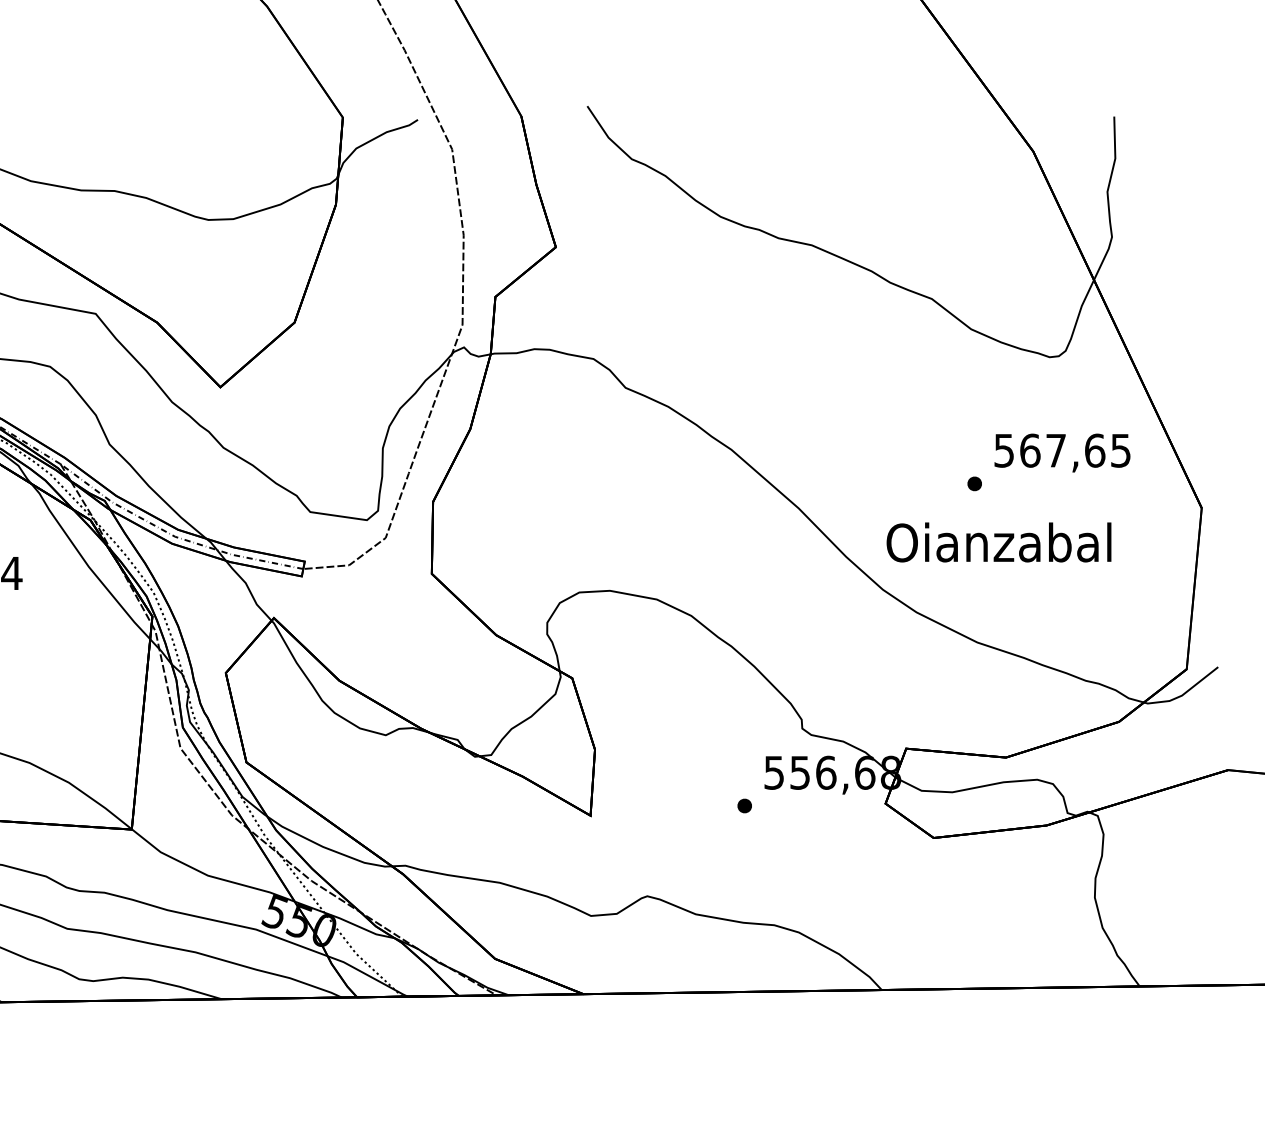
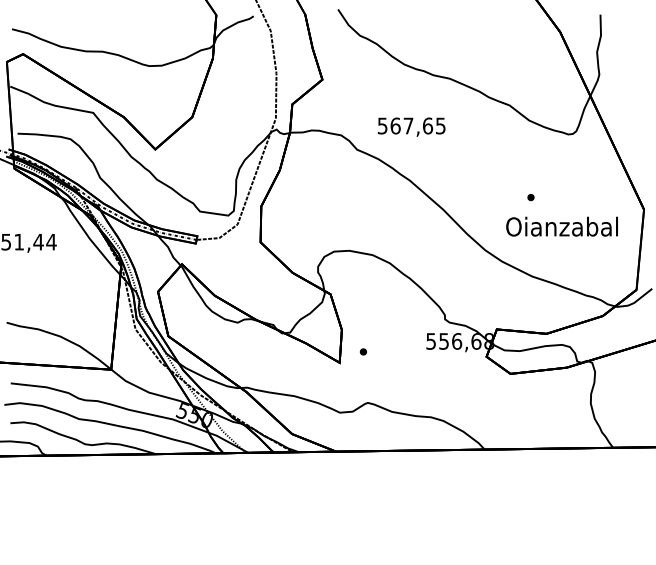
text: (1062, 451) -> (411, 126), moved
text: (997, 542) -> (561, 226), moved
part: (742, 805) -> (362, 351), moved

